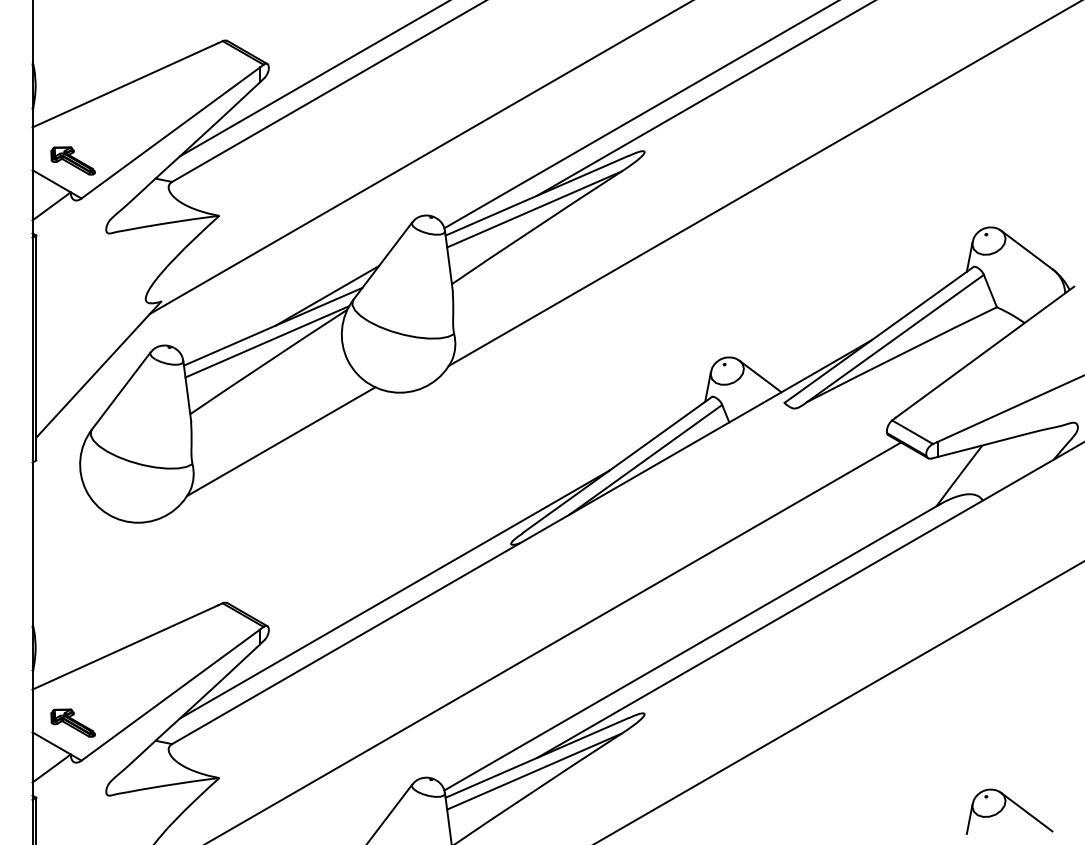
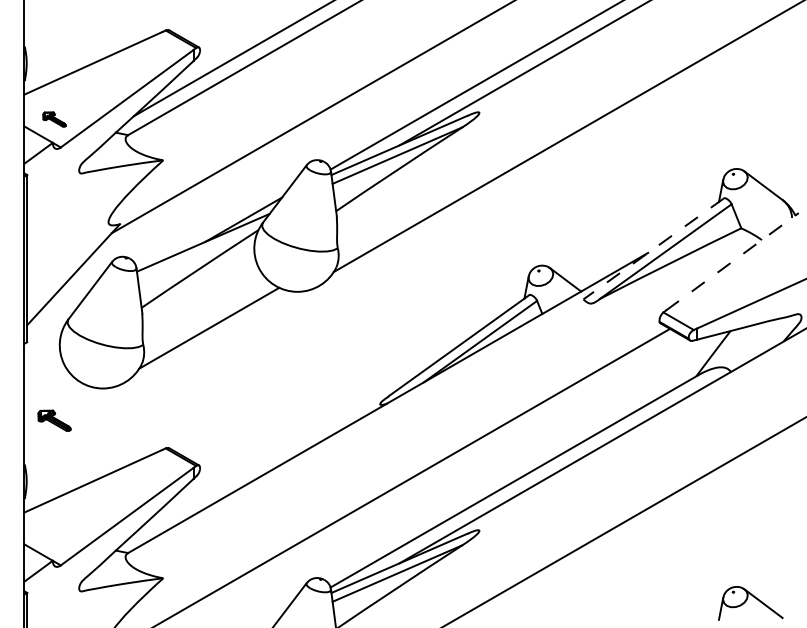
part: (72, 160) -> (54, 119), size x0.7
line: (878, 335) -> (653, 249), solid -> dashed
line: (267, 341) -> (199, 253), removed
line: (984, 352) -> (732, 261), solid -> dashed
line: (394, 594) -> (293, 441), removed
part: (72, 722) -> (54, 420), moved

